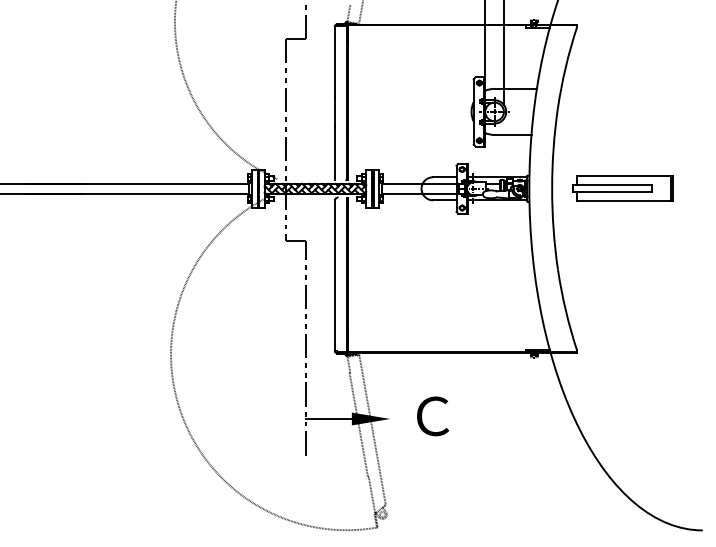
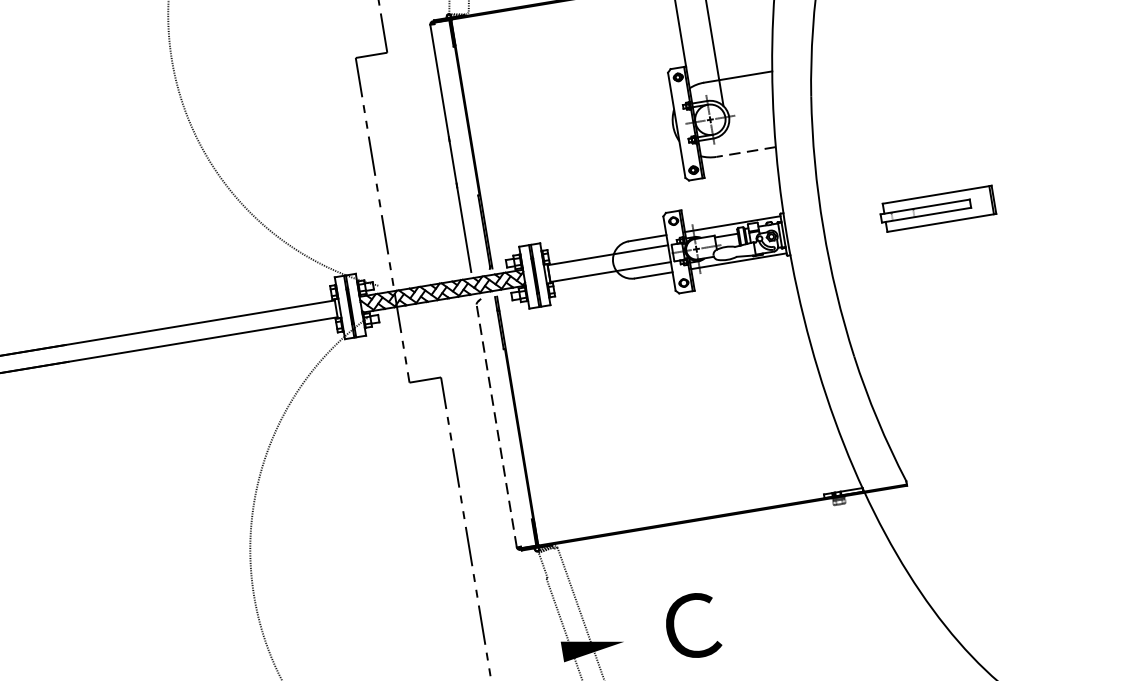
line: (512, 134) -> (745, 151), solid -> dashed
part: (622, 188) -> (936, 208), size x0.7
line: (334, 275) -> (496, 425), solid -> dashed
line: (328, 419) -> (524, 659), removed

